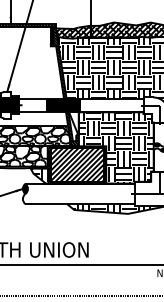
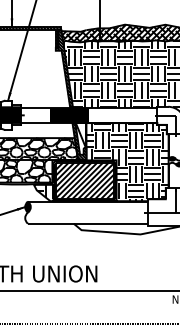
hatch: (112, 208) -> (123, 228), removed

